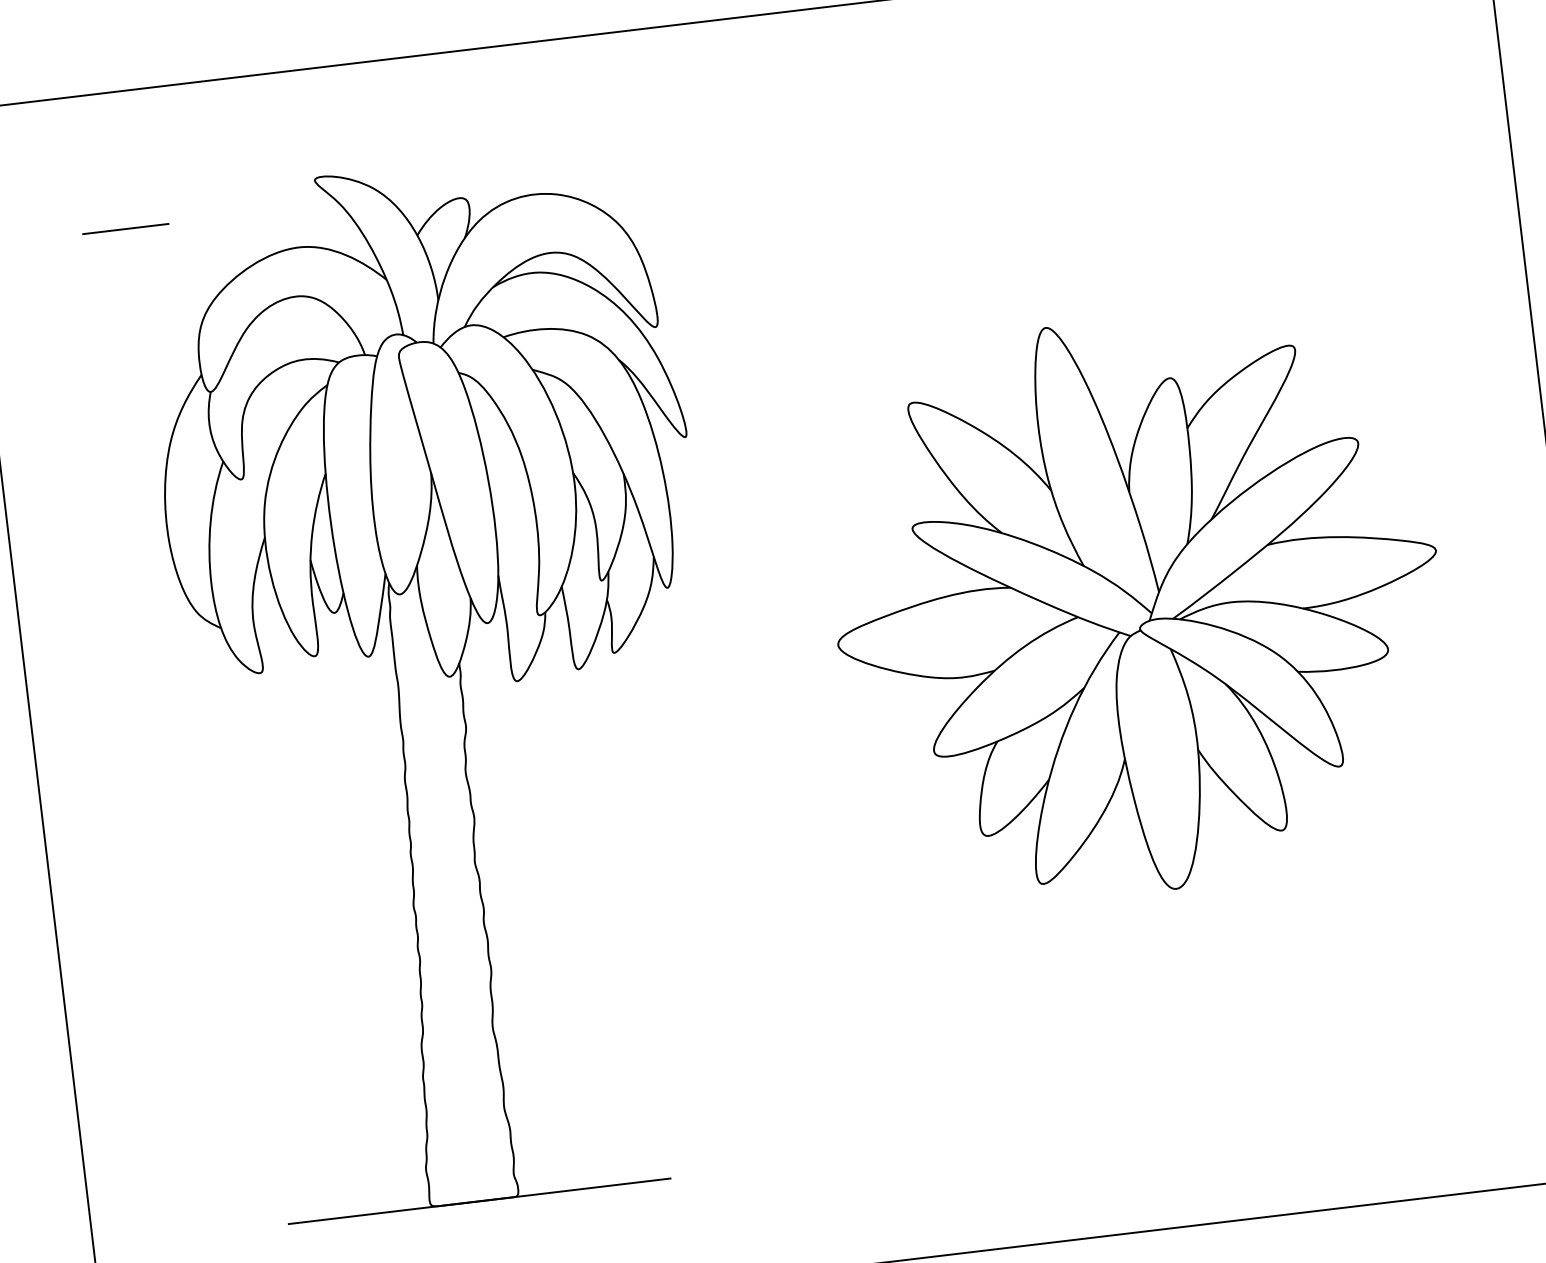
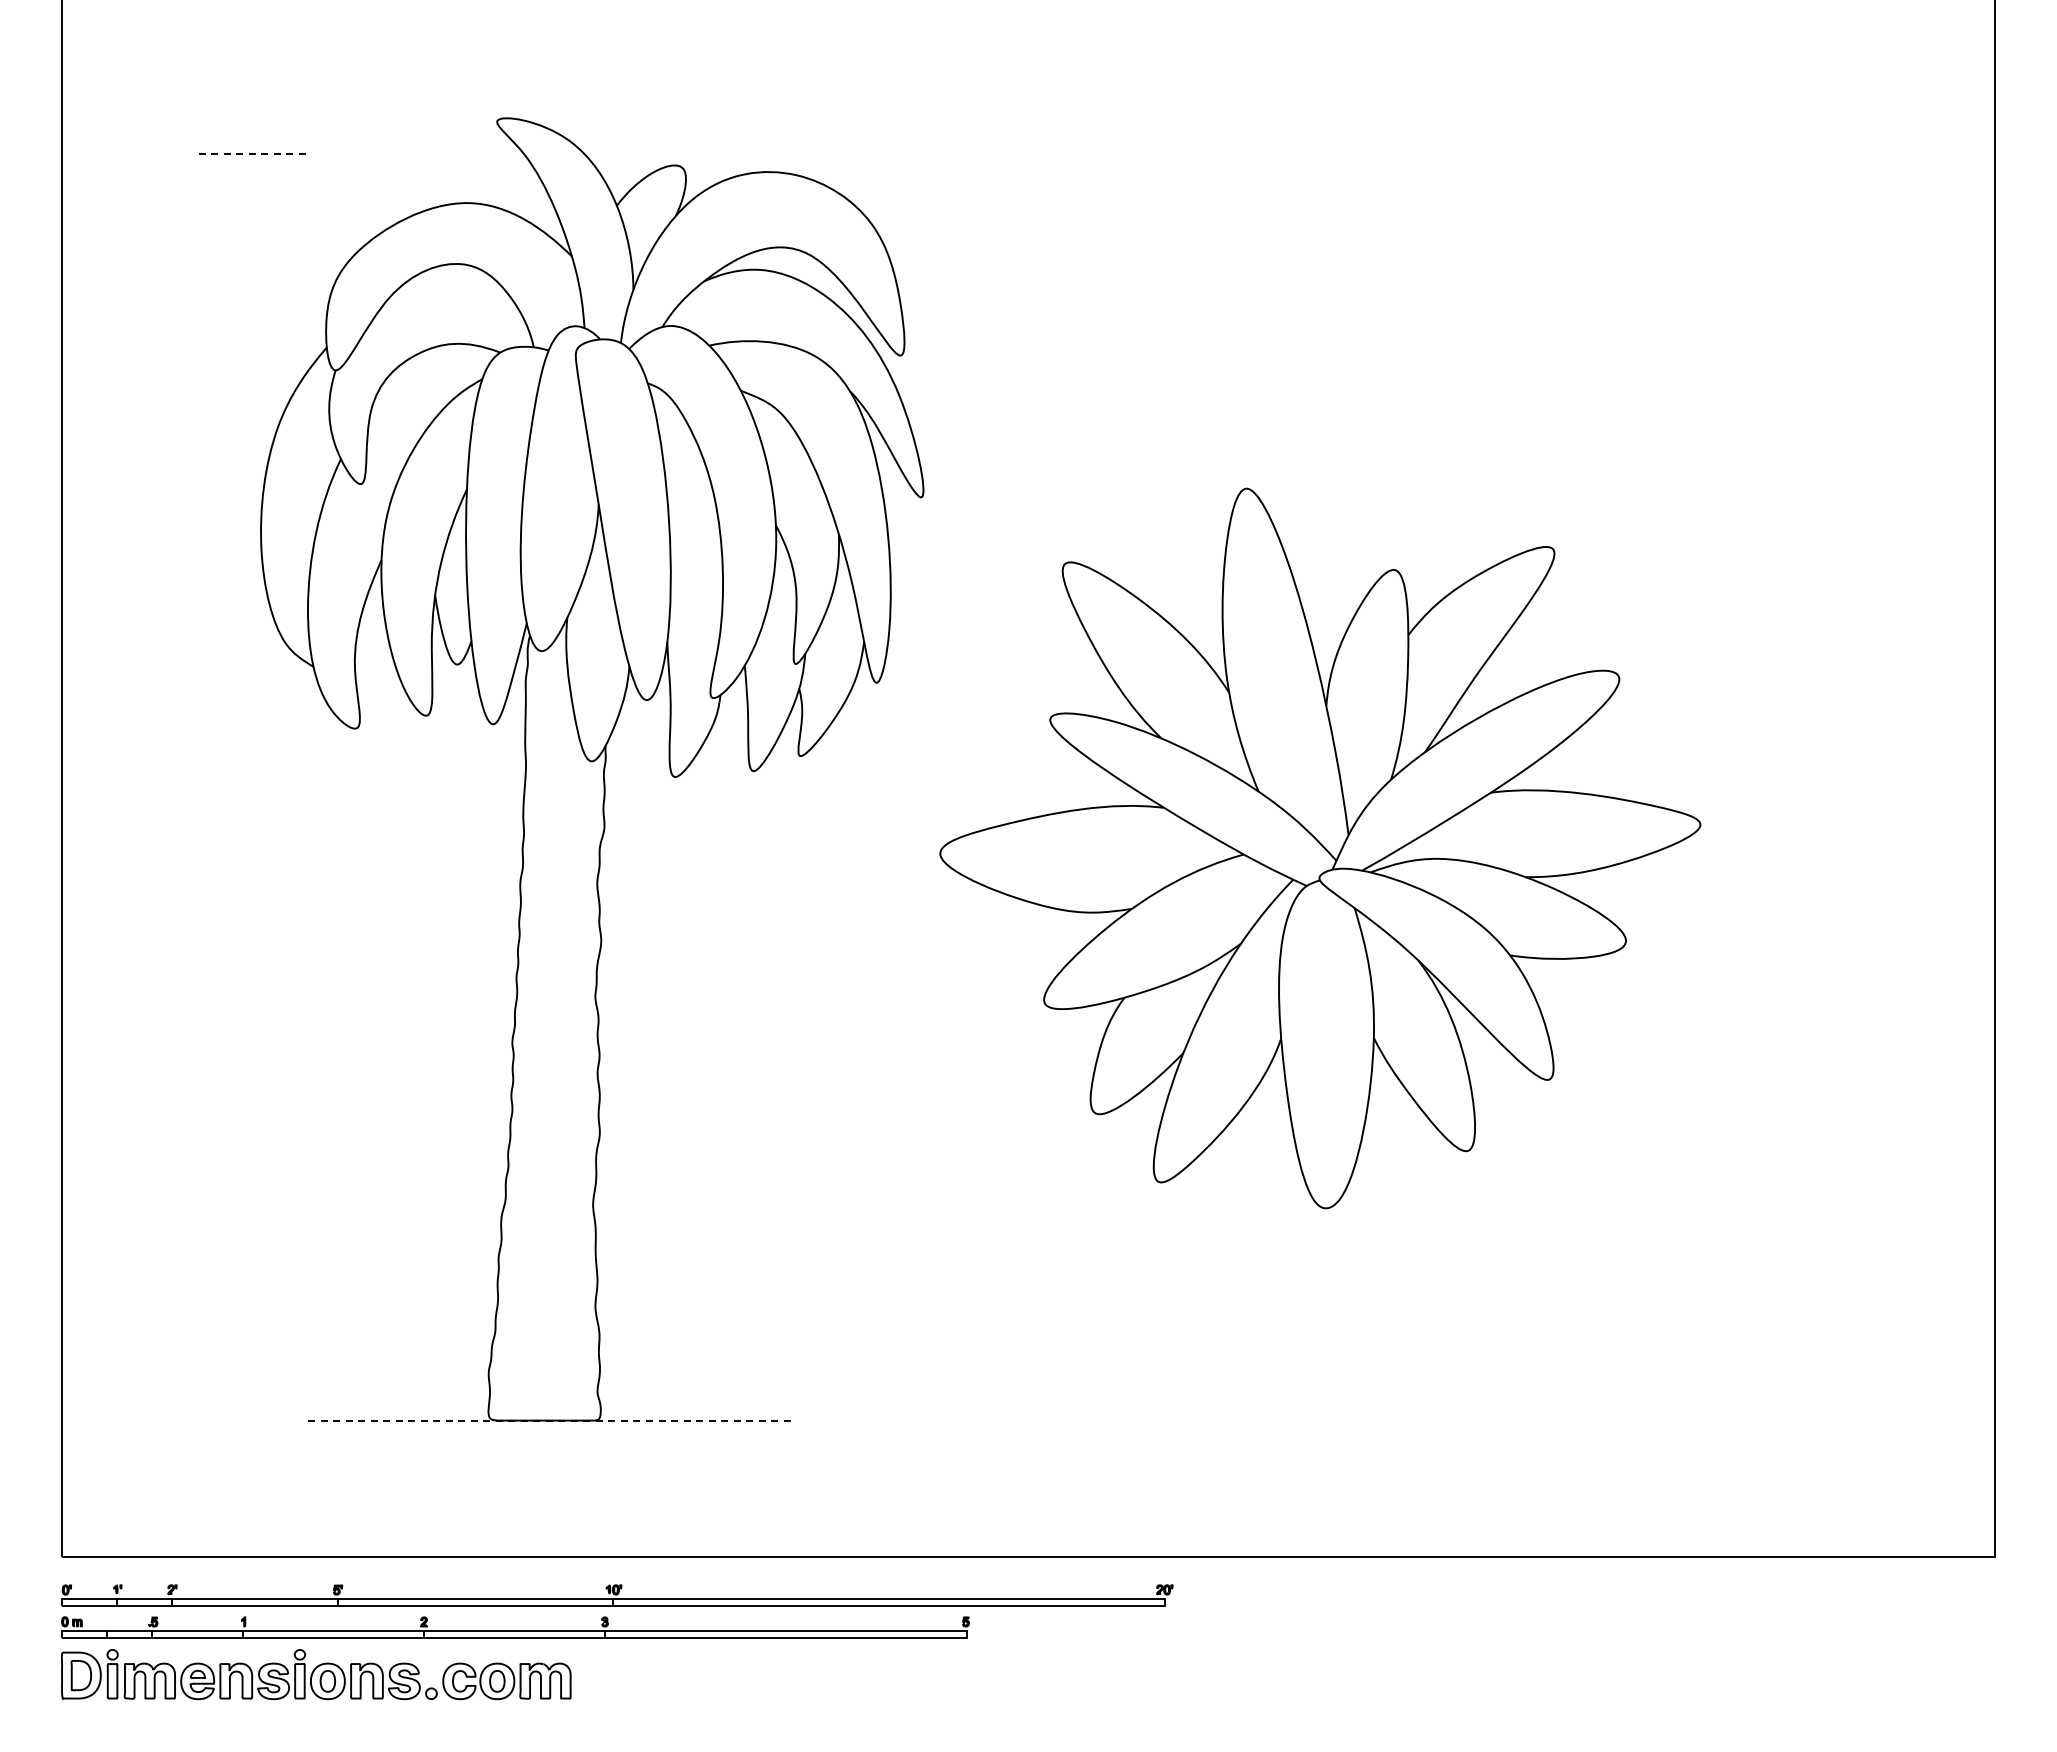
line: (126, 229) -> (254, 154), solid -> dashed
part: (1138, 605) -> (1320, 848), moved
line: (479, 1201) -> (550, 1420), solid -> dashed

